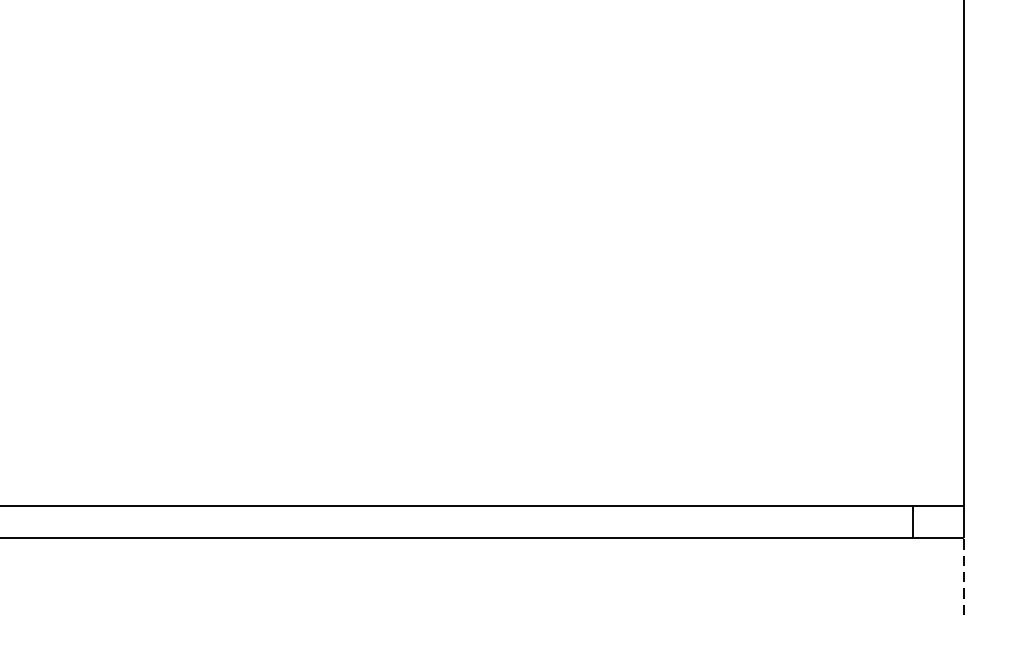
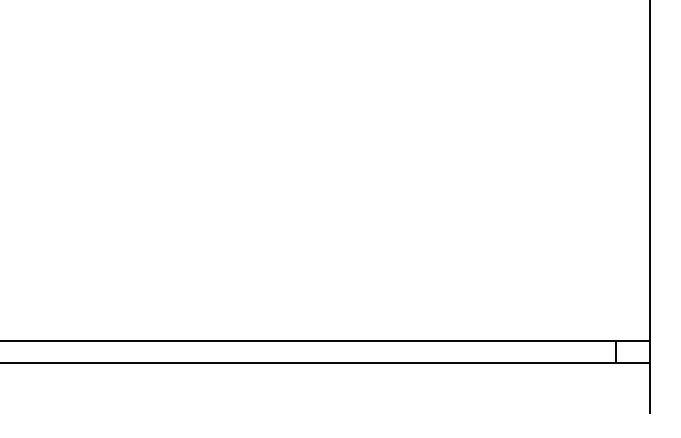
line: (964, 576) -> (650, 388), dashed -> solid

